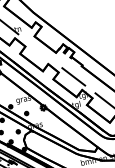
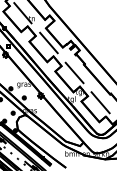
line: (40, 50) -> (48, 42), added

